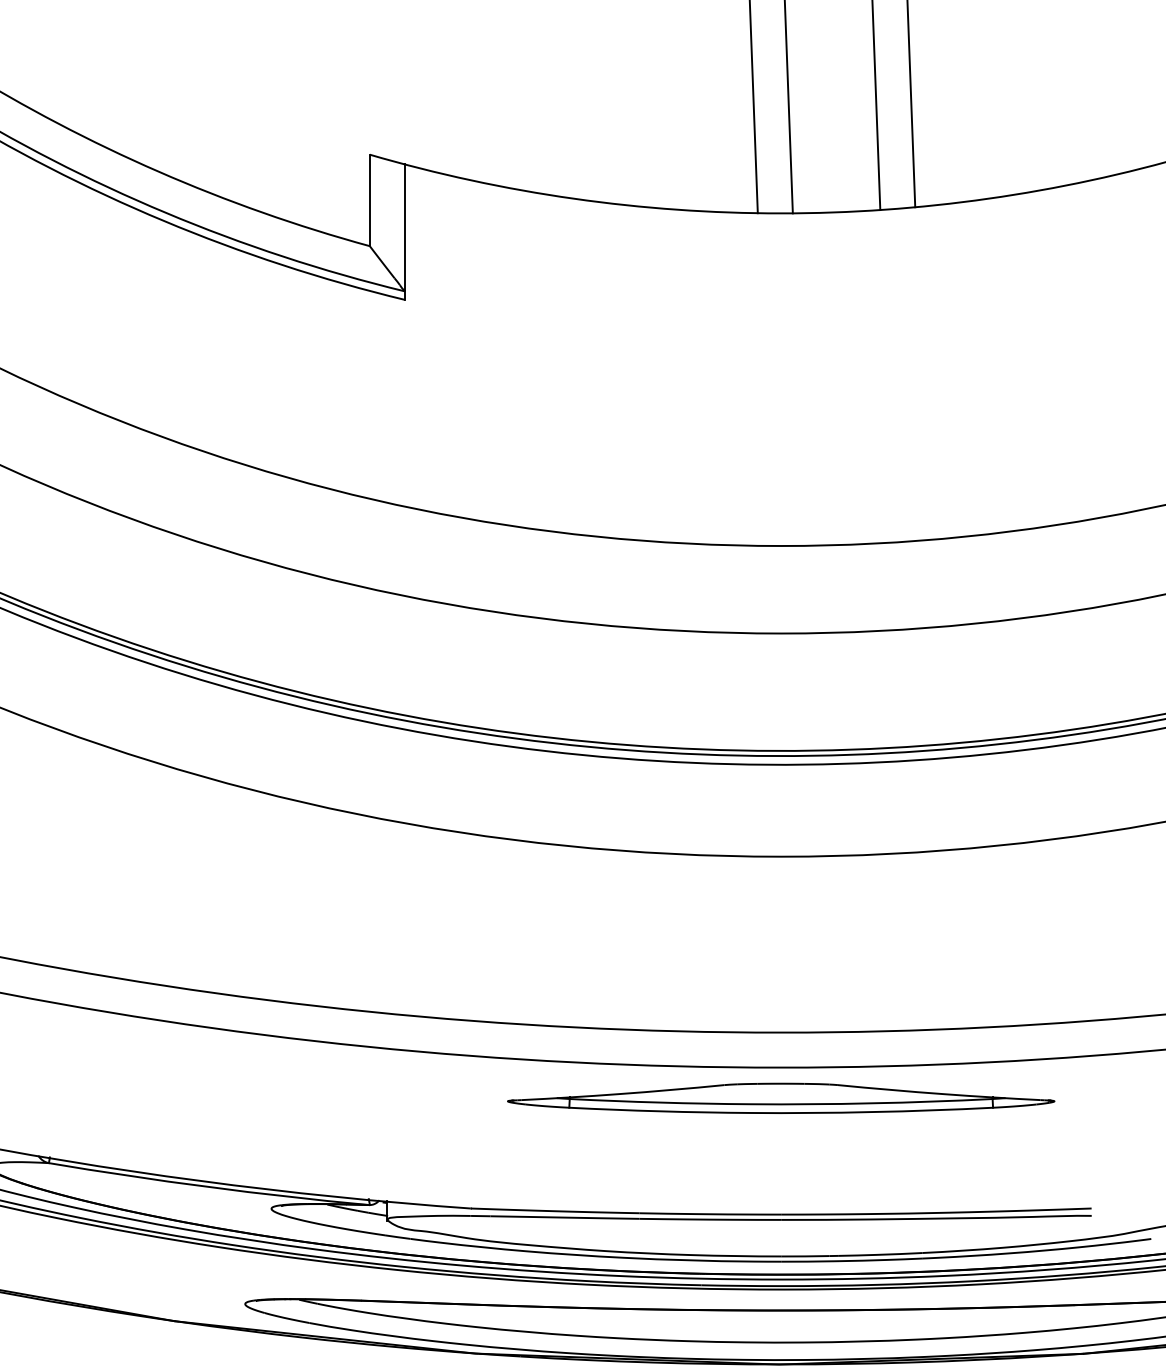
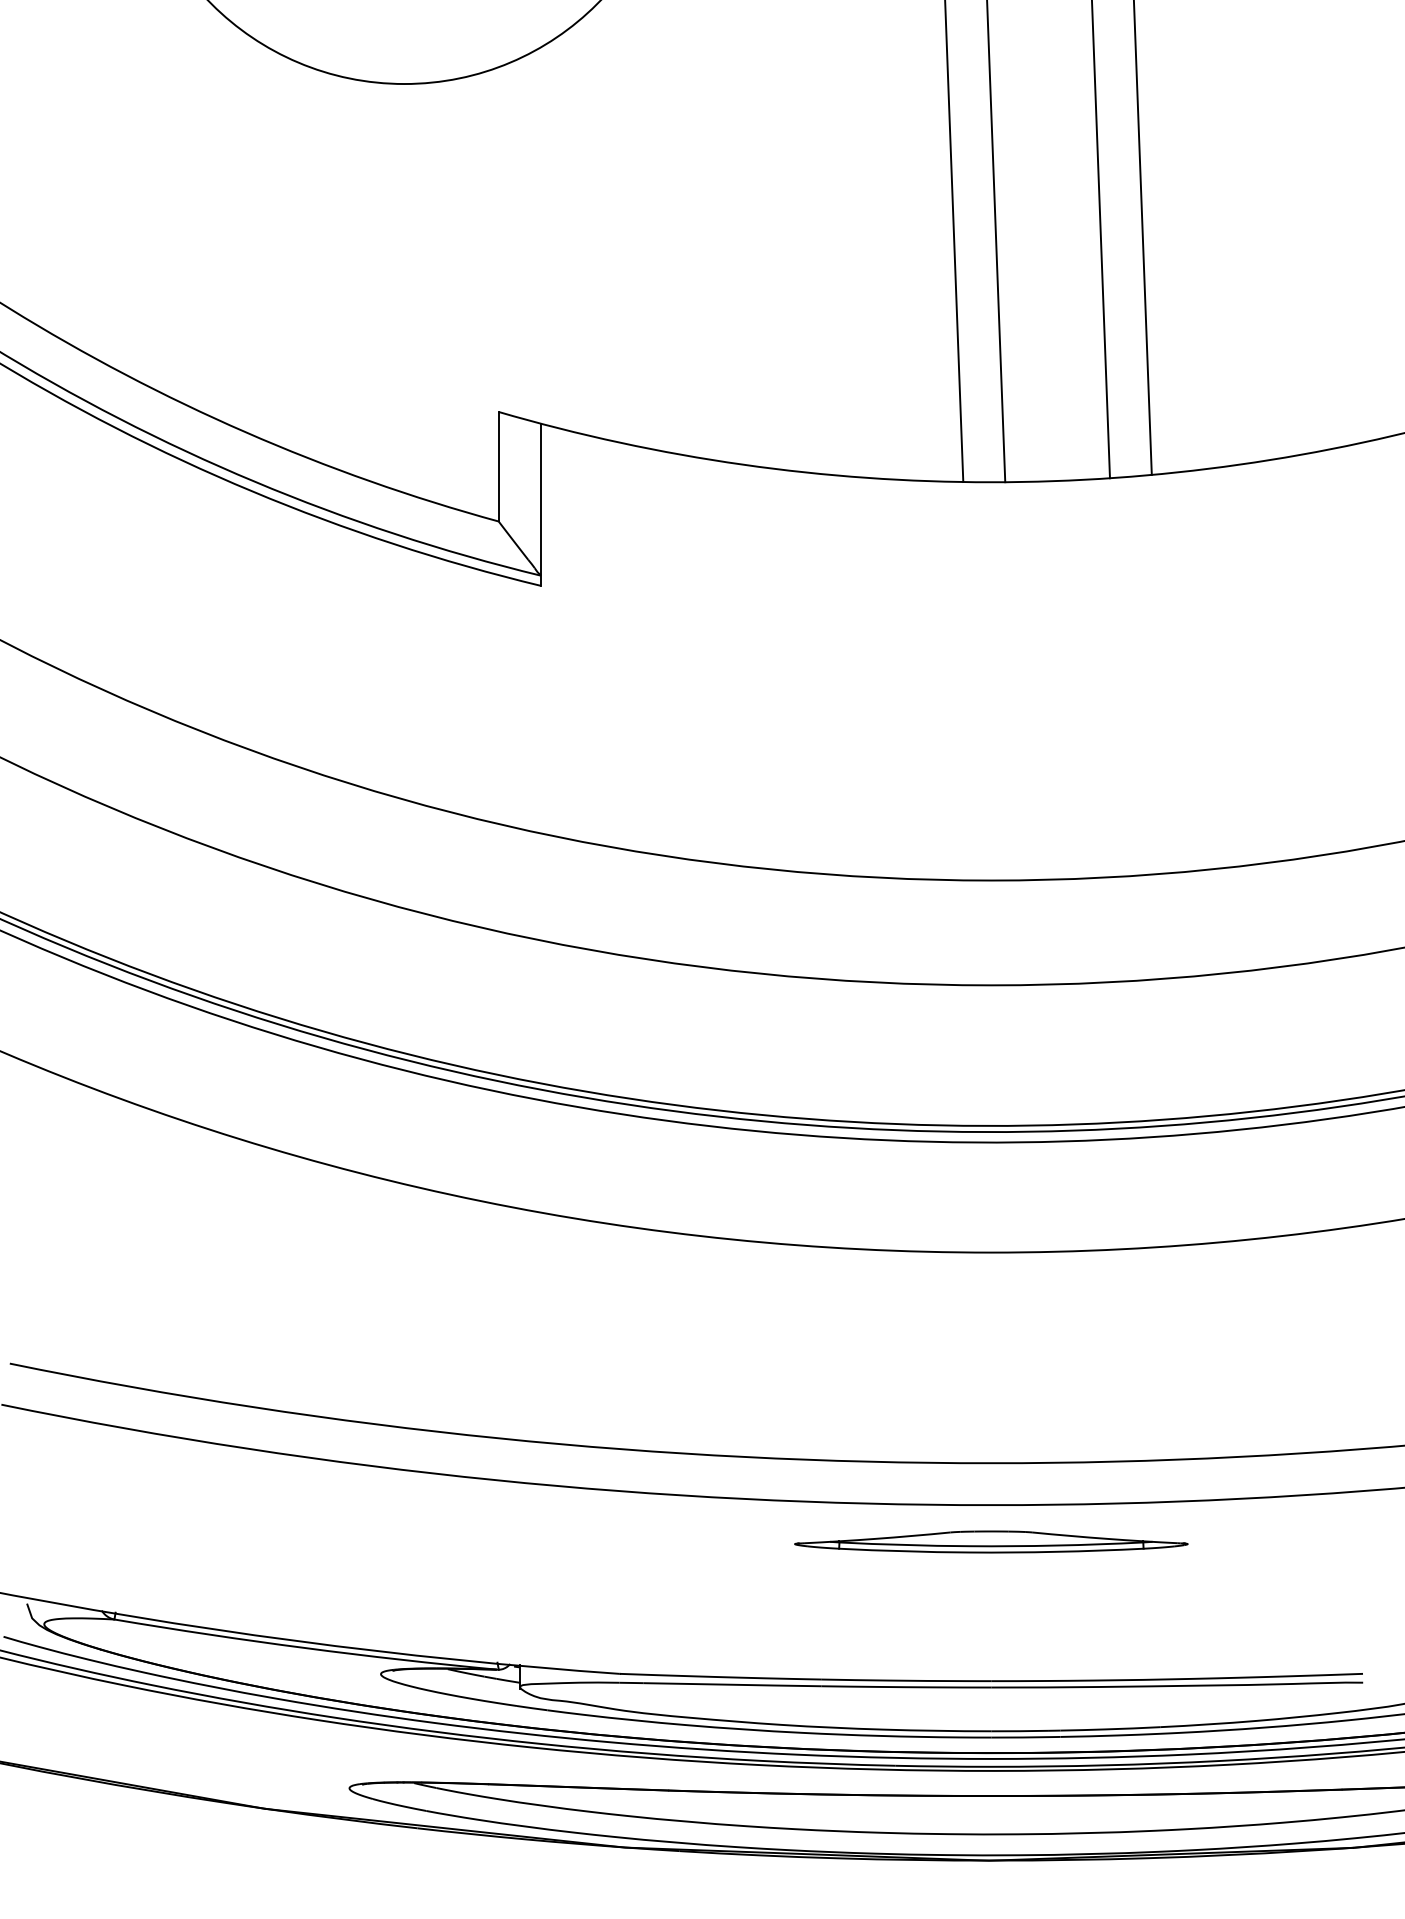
part: (781, 1097) -> (991, 1541), size x0.6

